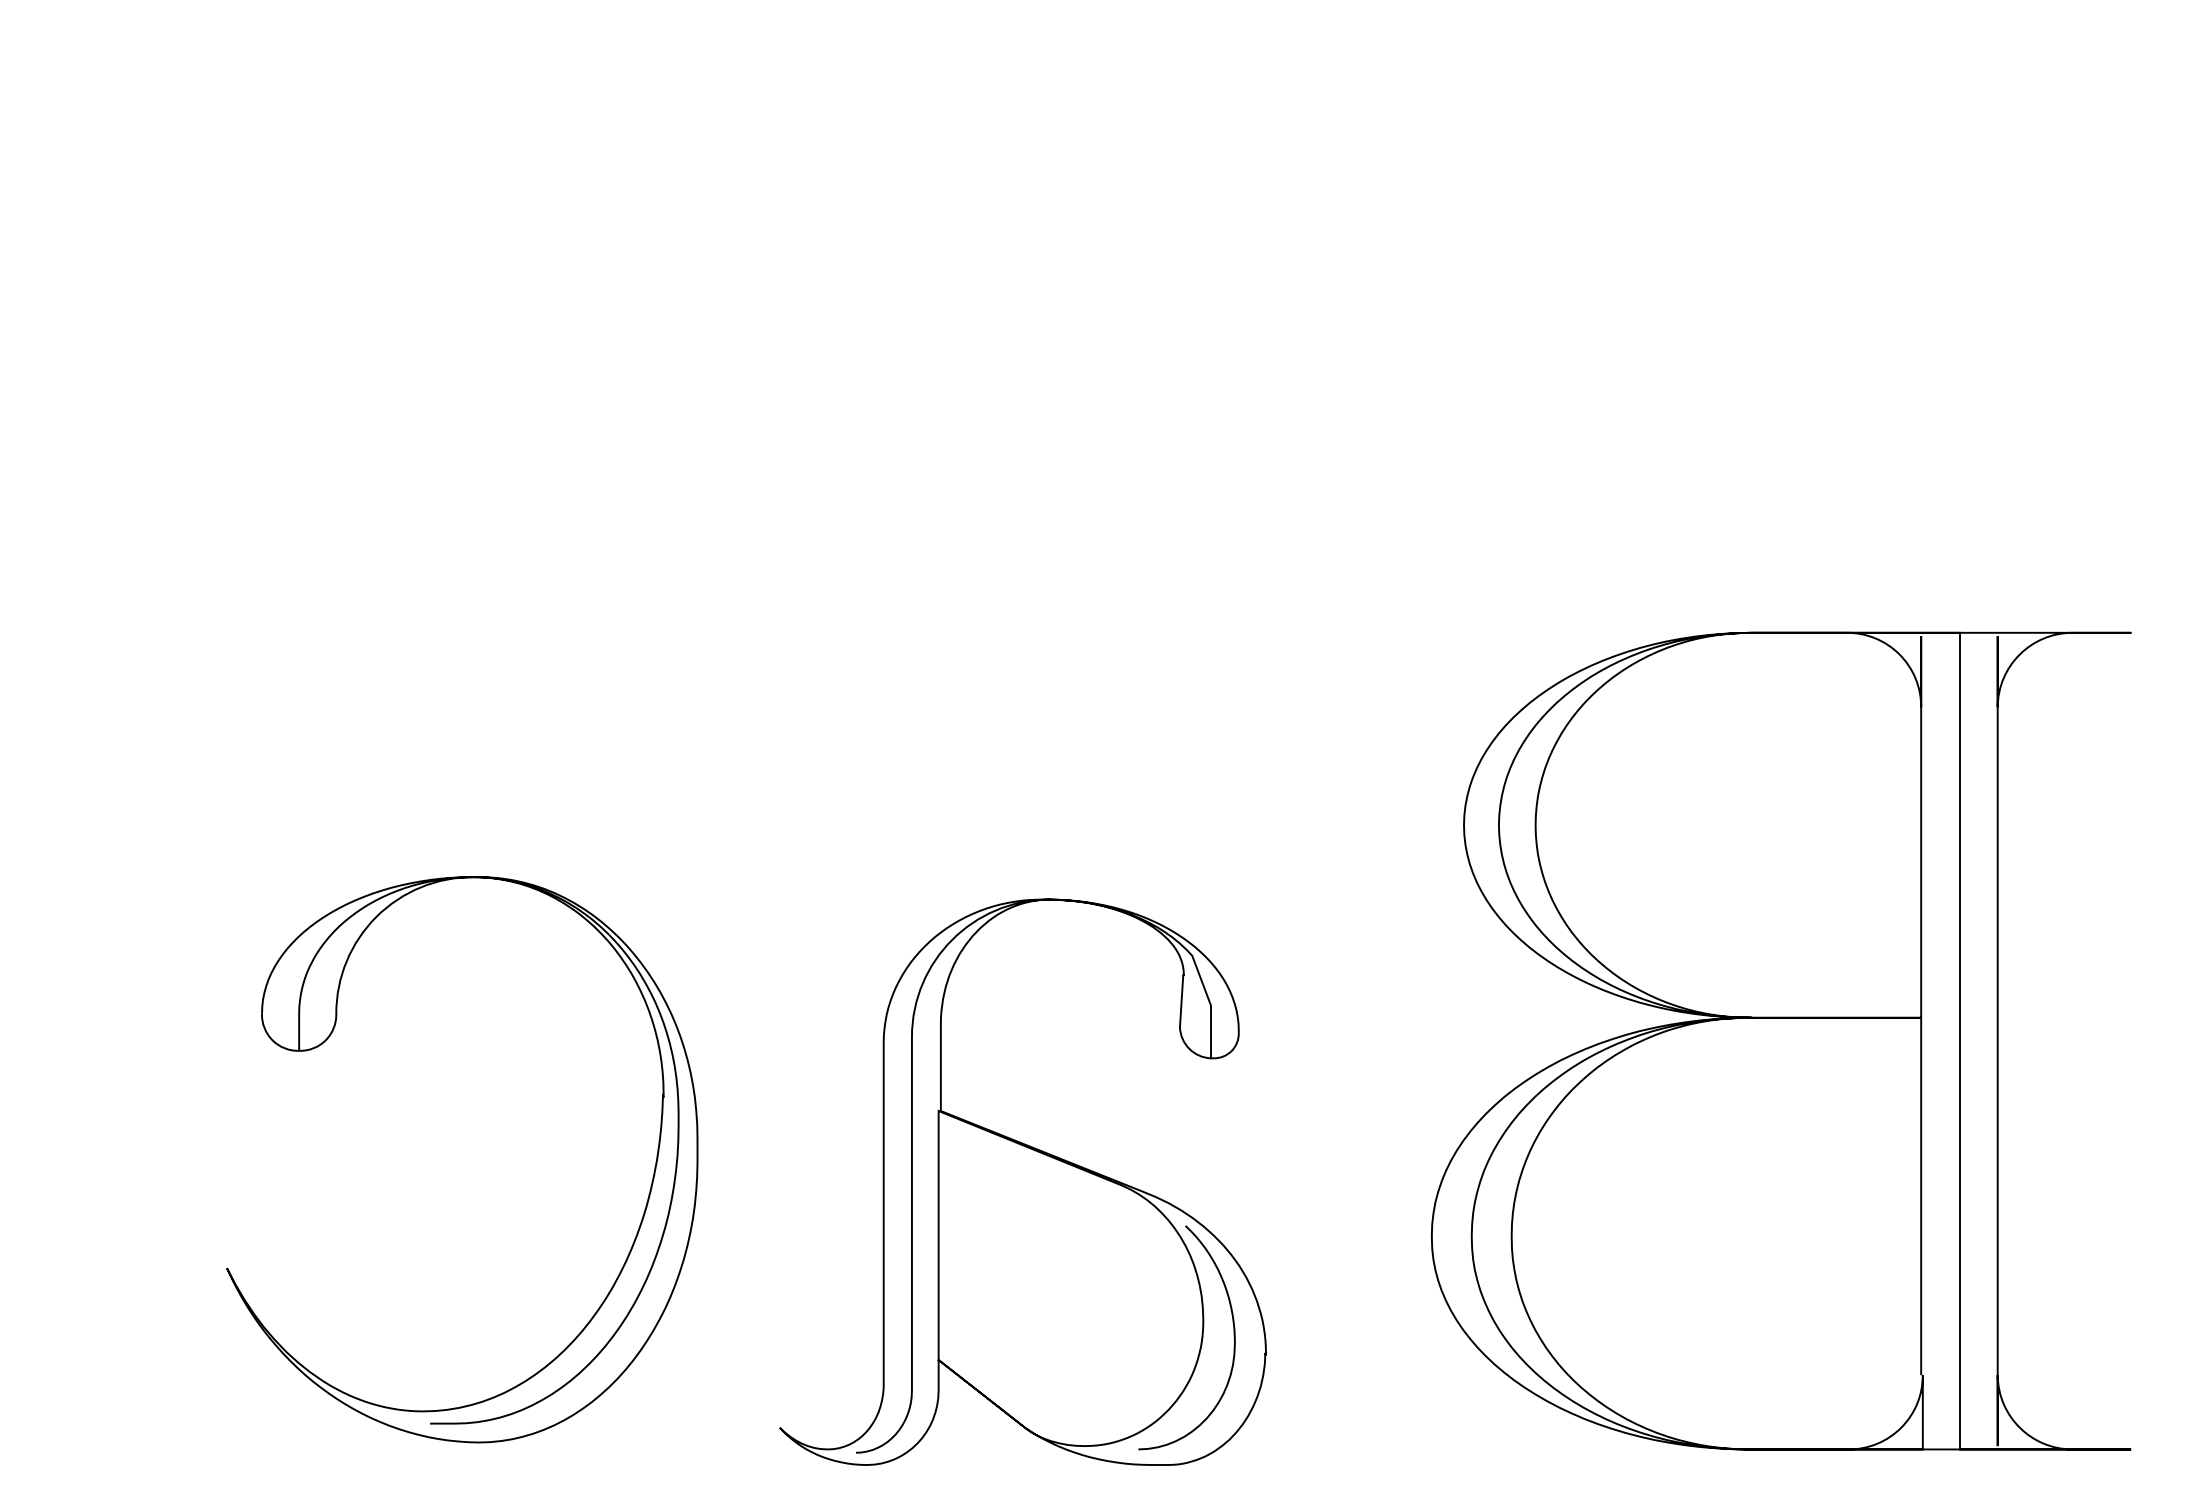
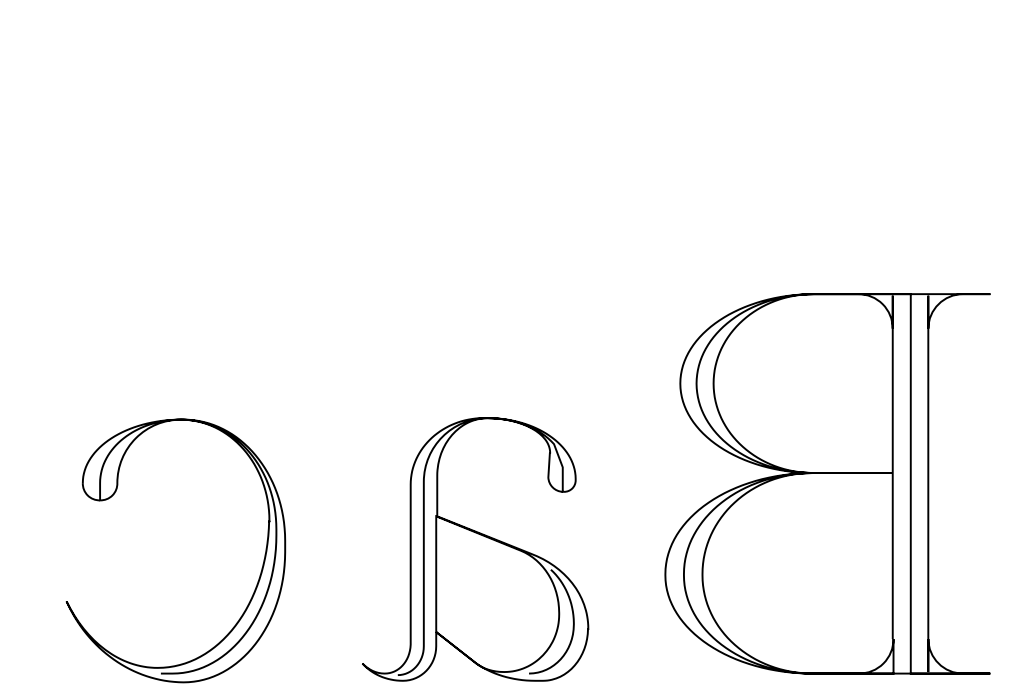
part: (332, 1036) -> (115, 493), moved

